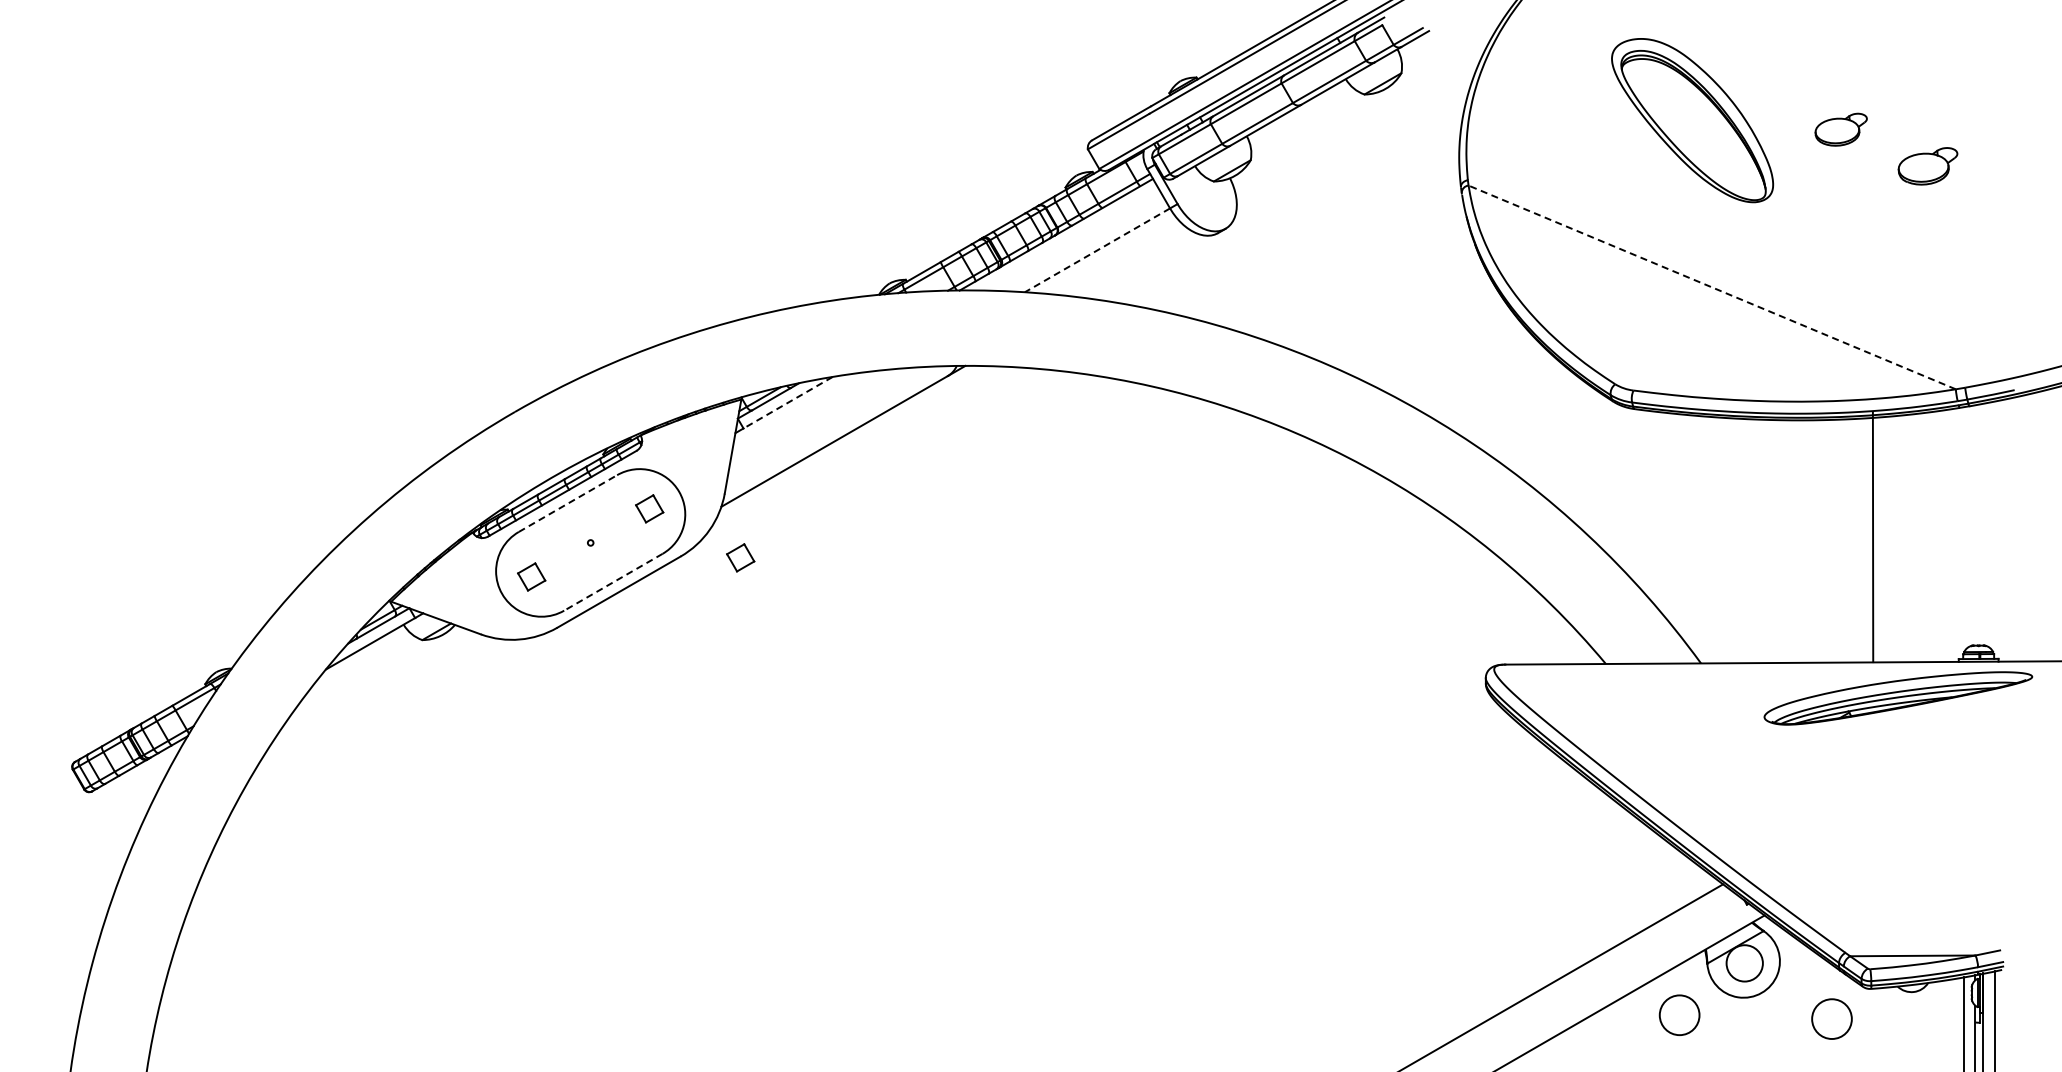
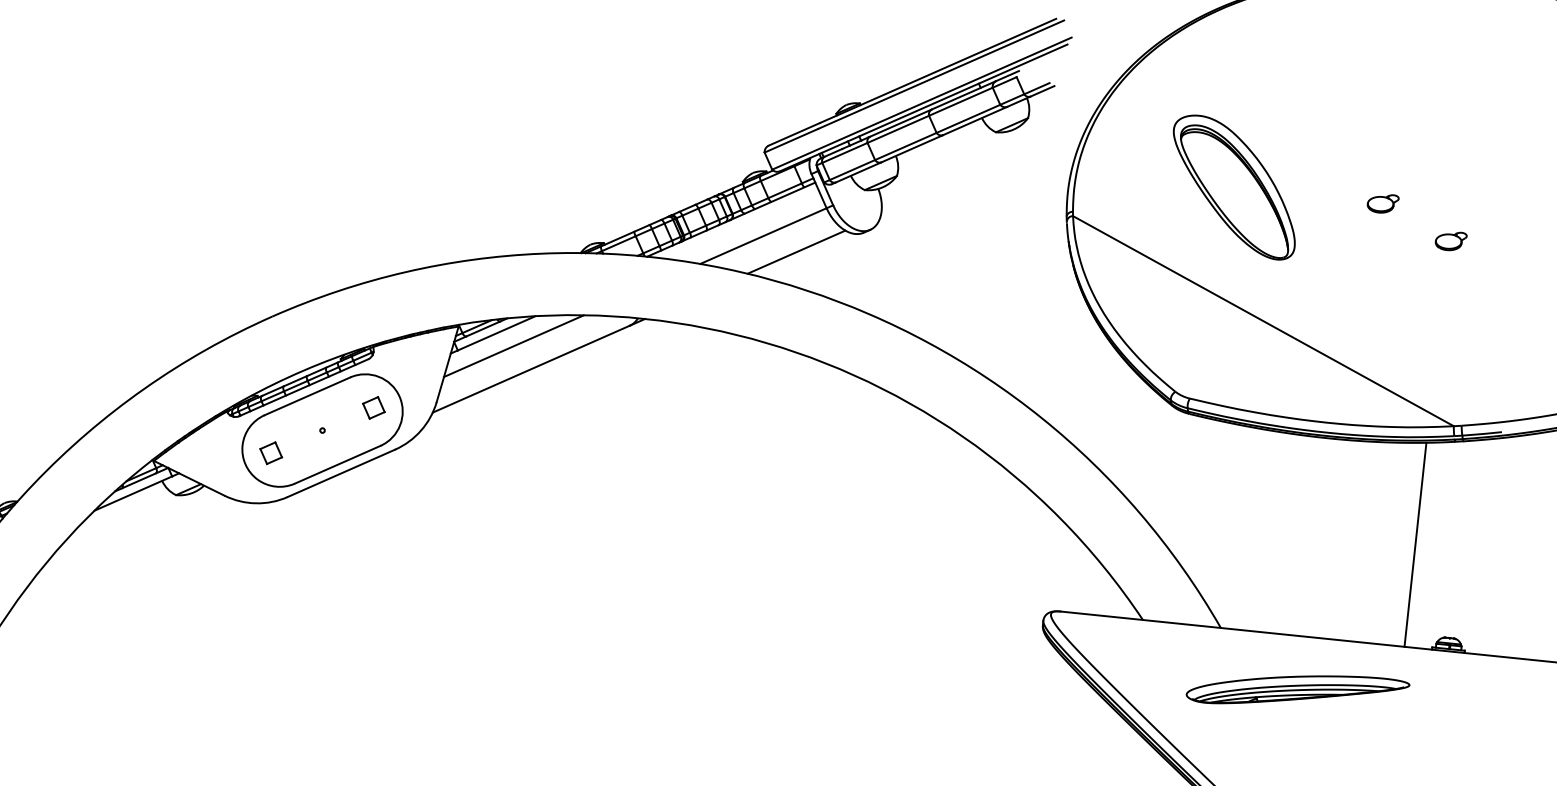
part: (1692, 120) -> (1234, 187), moved
part: (1840, 129) -> (1382, 203), size x0.71
part: (1928, 165) -> (1451, 240), size x0.62
line: (1097, 250) -> (763, 236), dashed -> solid
line: (1139, 264) -> (796, 251), added
line: (1711, 287) -> (1262, 321), dashed -> solid
line: (787, 403) -> (496, 333), dashed -> solid
line: (810, 415) -> (513, 345), added
line: (567, 503) -> (307, 396), dashed -> solid
line: (1872, 537) -> (1415, 544), moved
part: (740, 557) -> (443, 455), removed
line: (613, 582) -> (337, 465), dashed -> solid
part: (1898, 698) -> (1298, 691), moved

